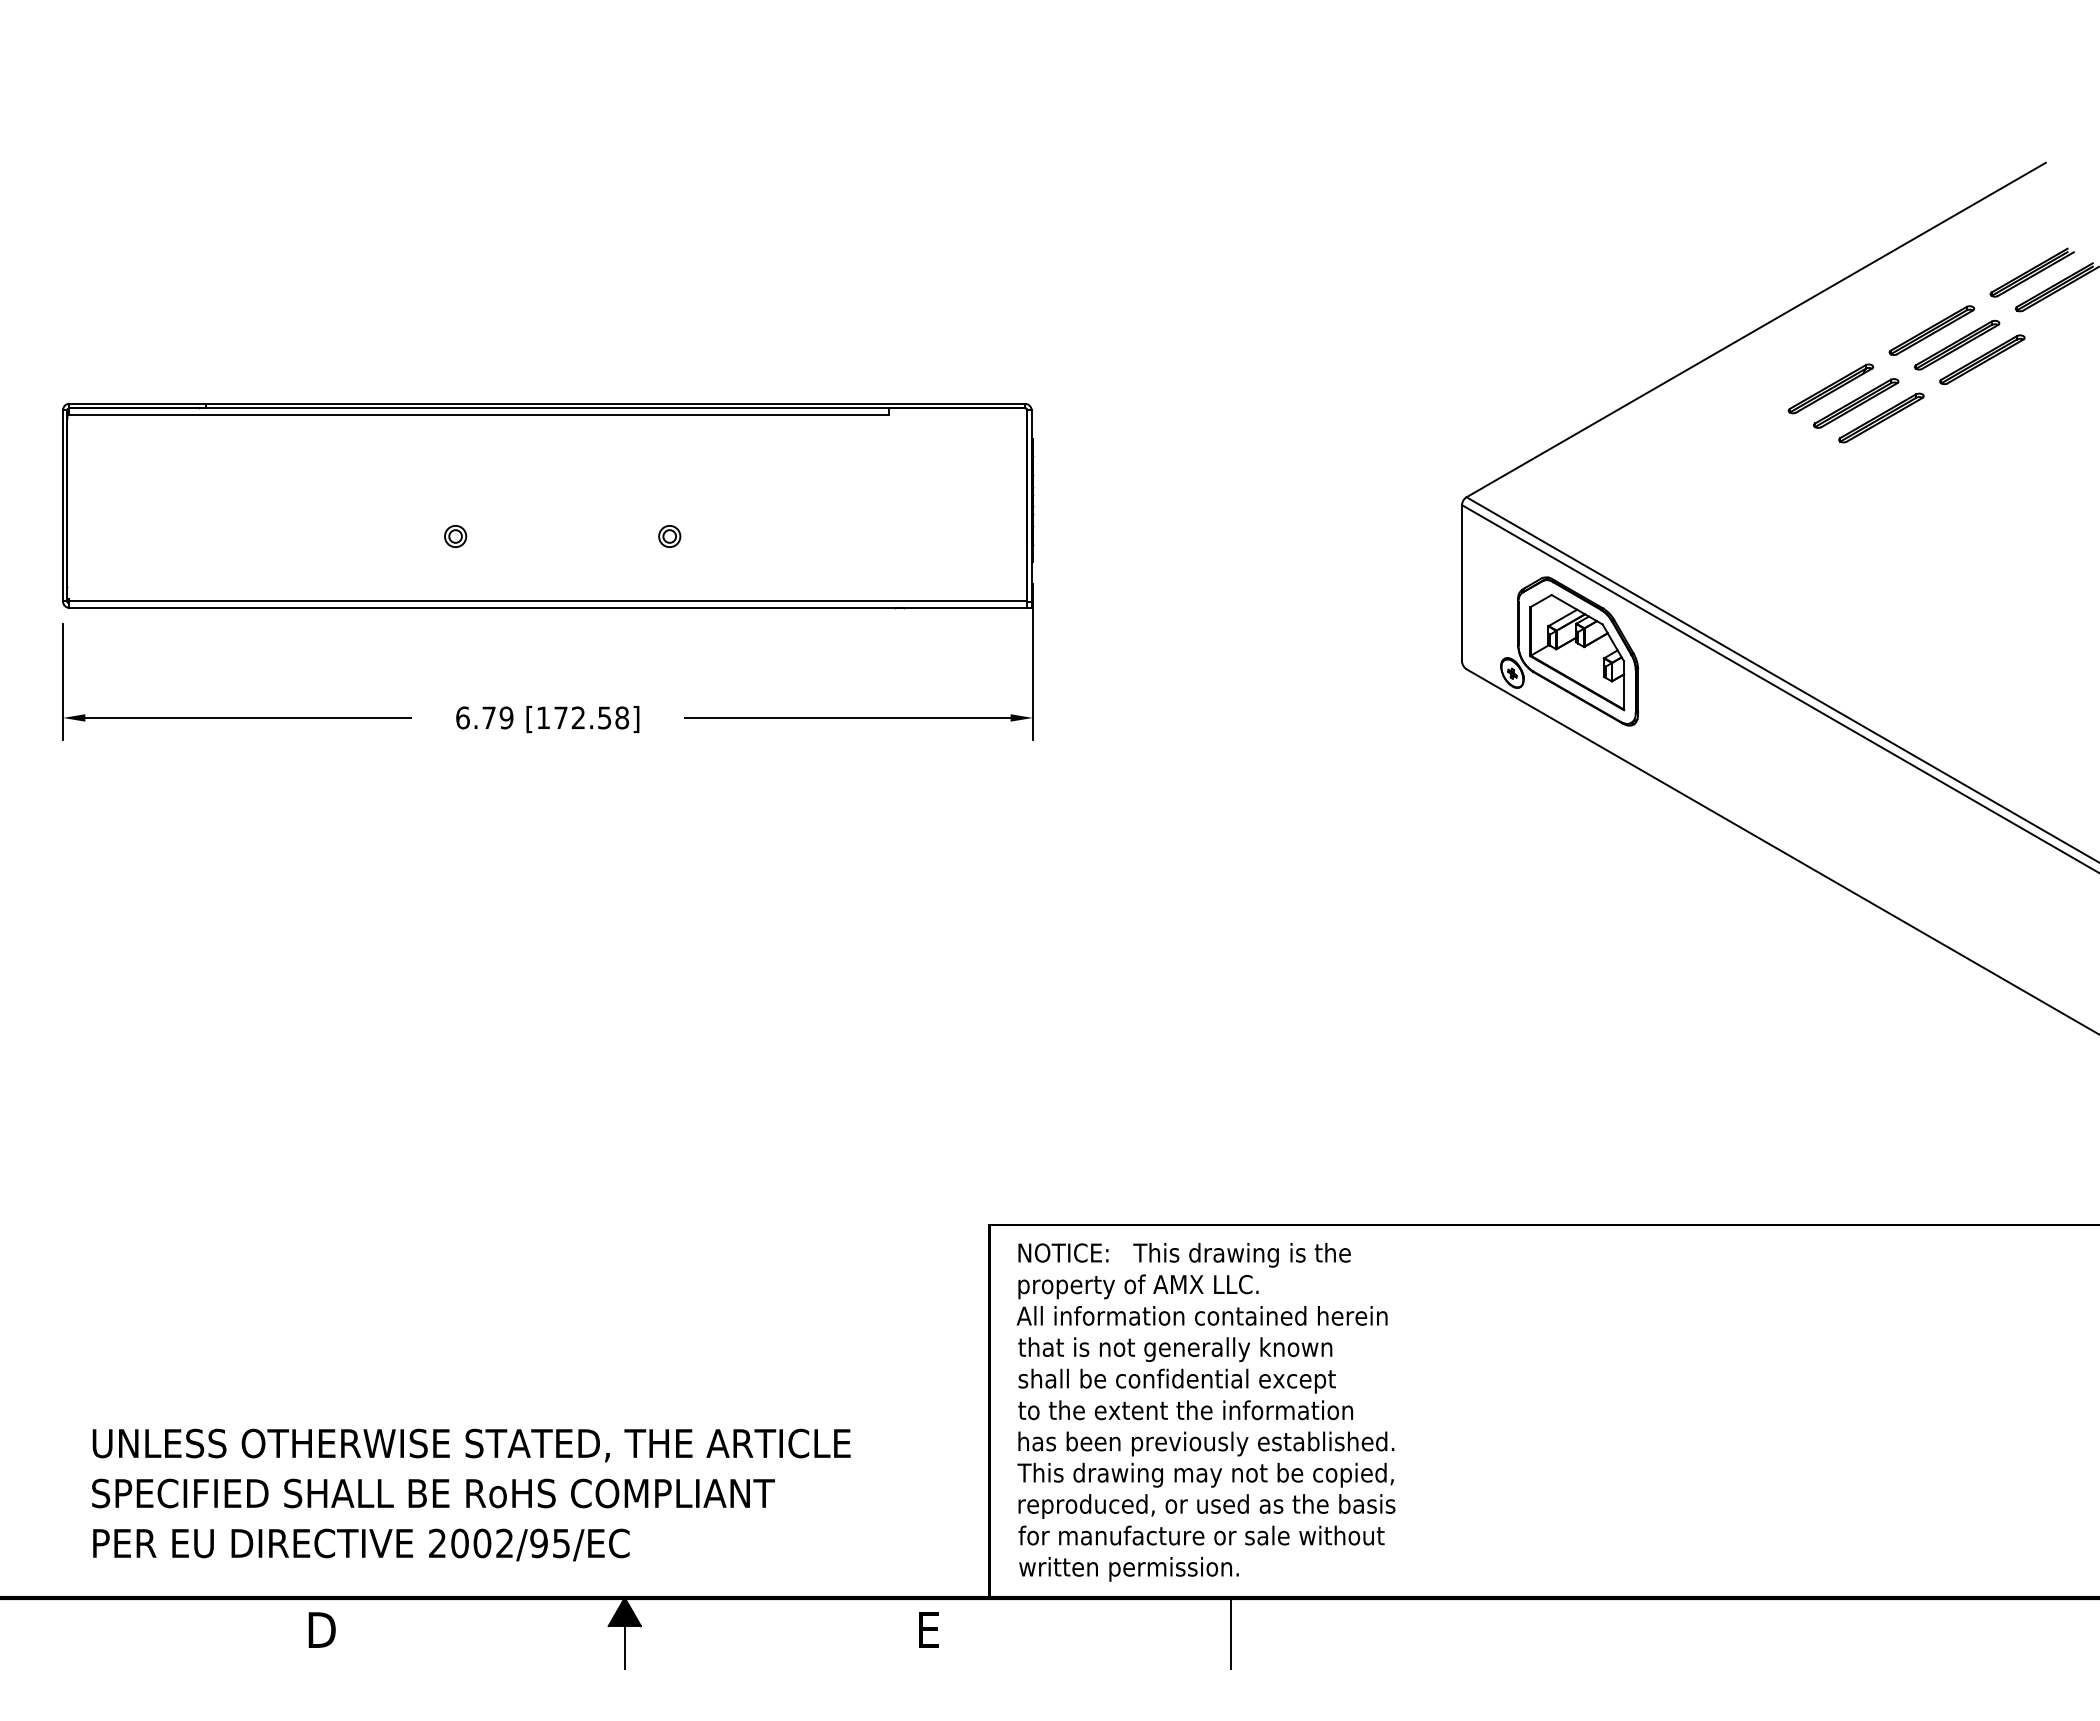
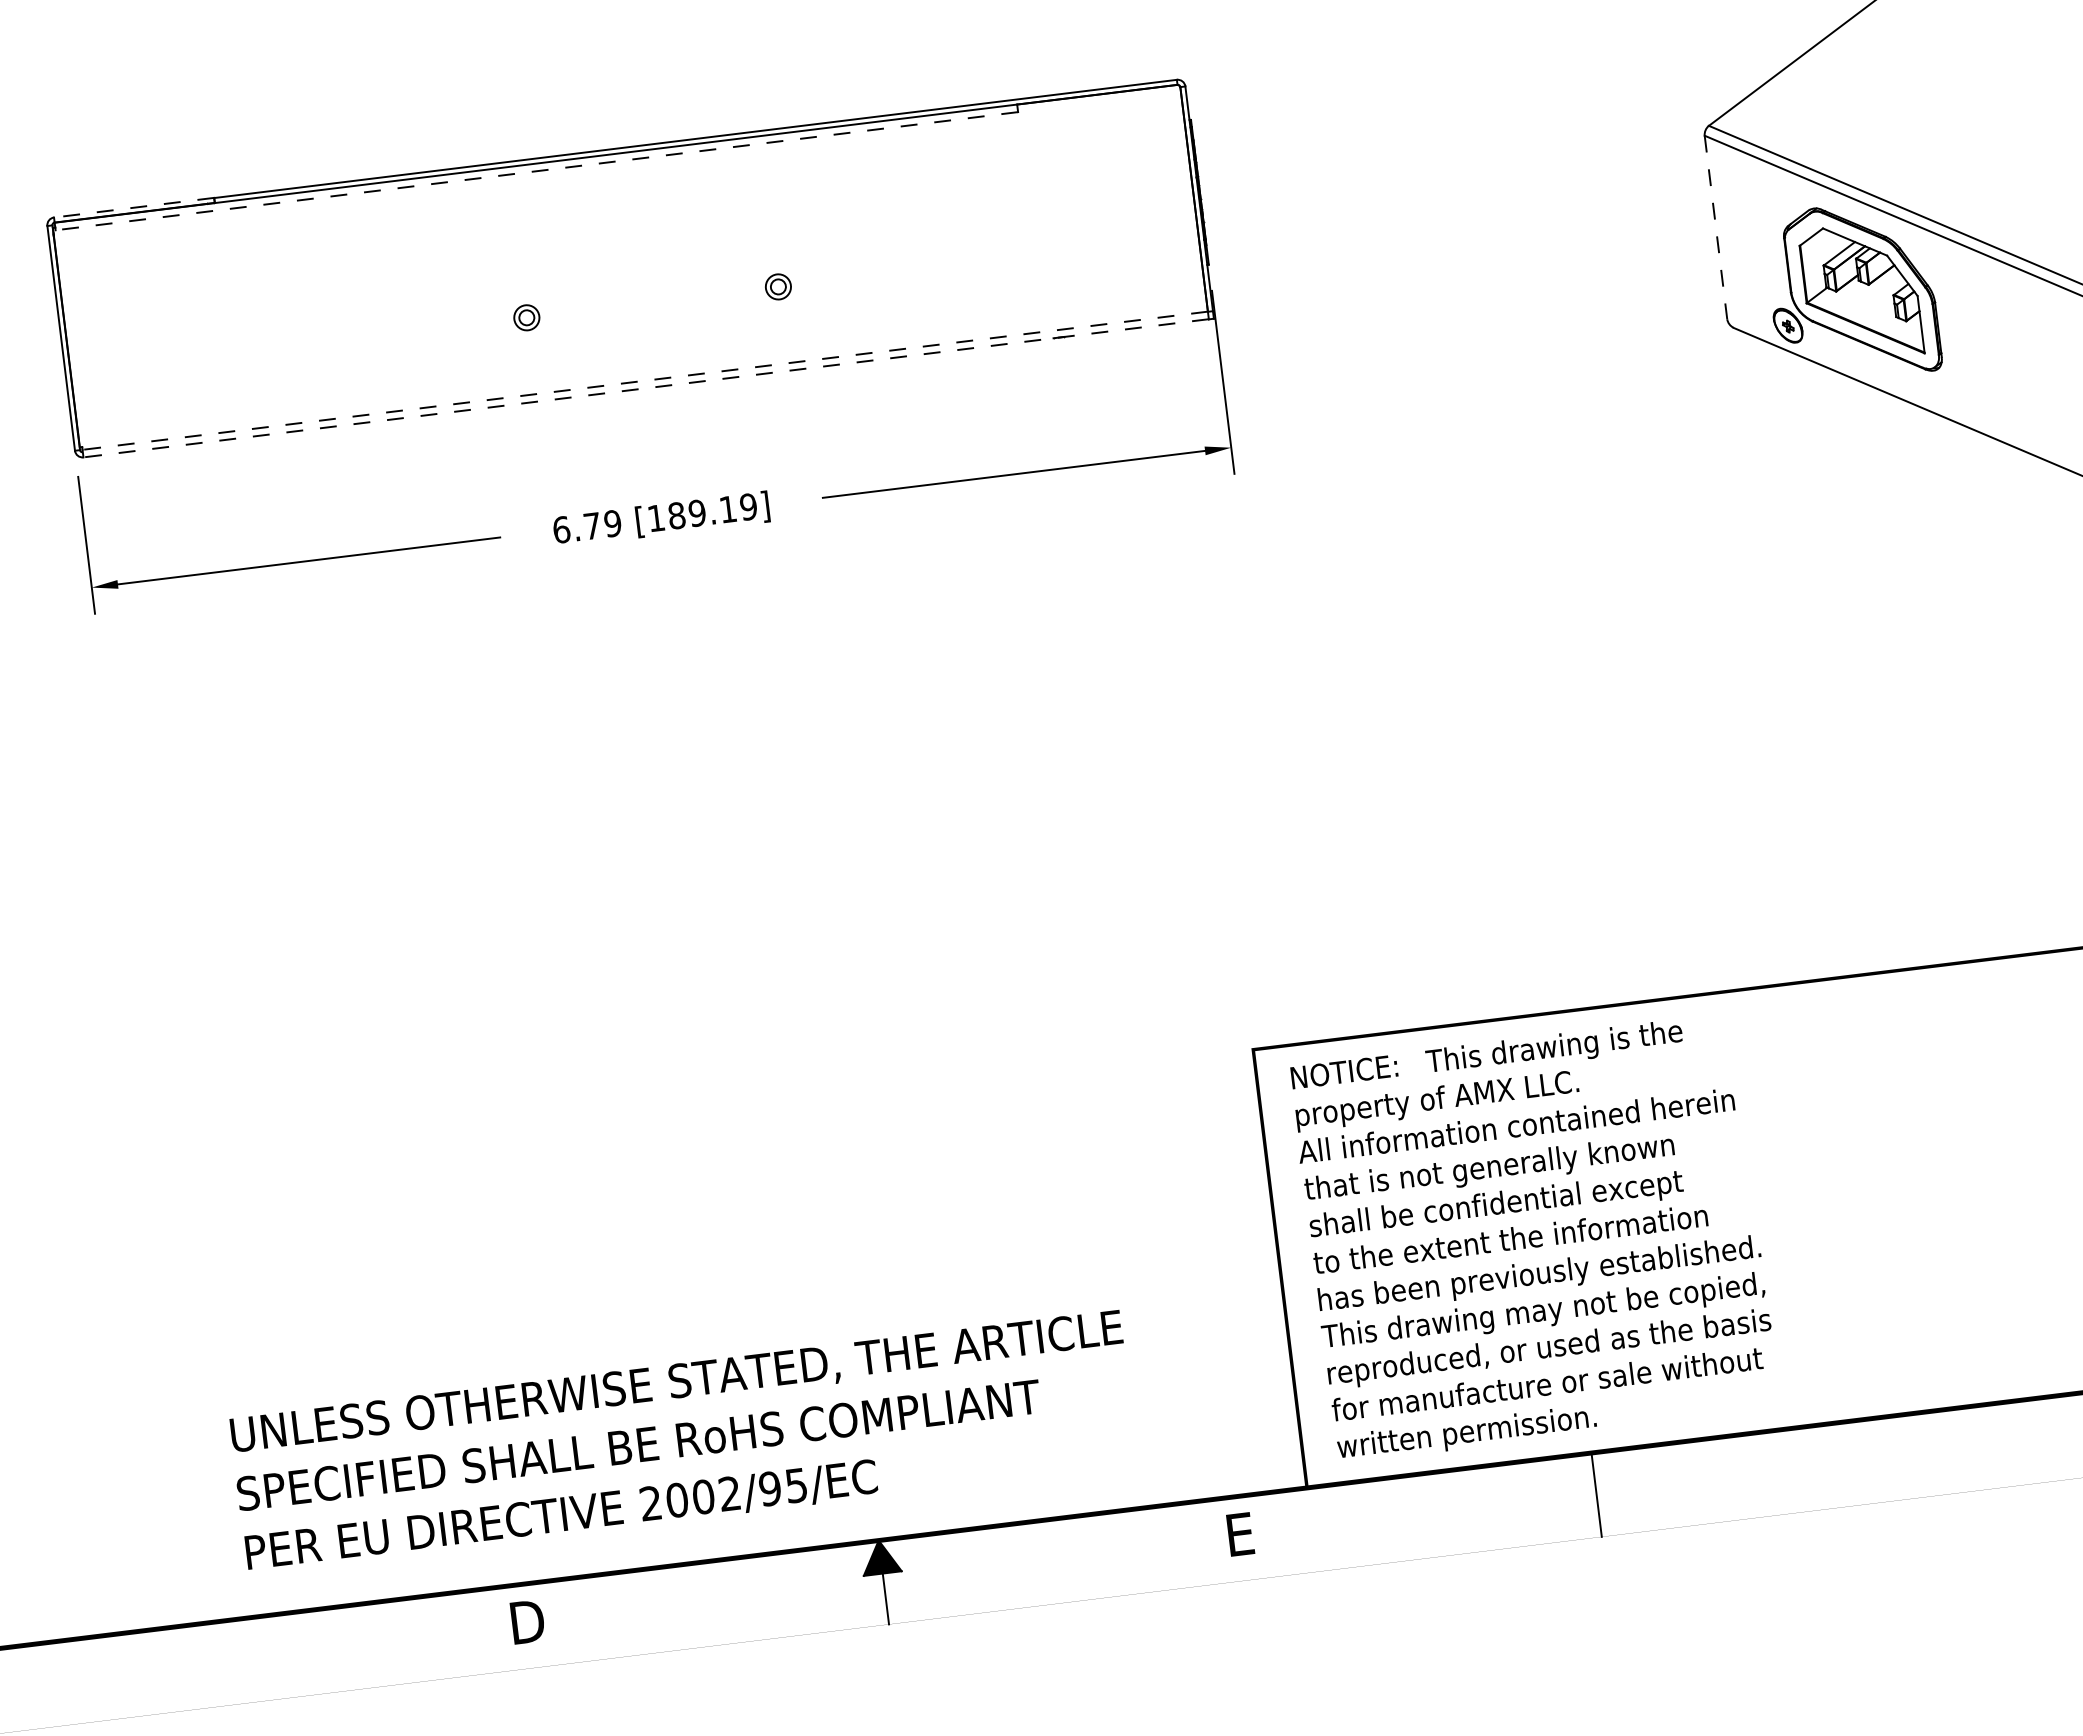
line: (137, 403) -> (133, 207), solid -> dashed
line: (479, 414) -> (537, 171), solid -> dashed
line: (1462, 583) -> (1716, 227), solid -> dashed
line: (548, 601) -> (645, 380), solid -> dashed
line: (548, 607) -> (646, 387), solid -> dashed
text: (591, 717) -> (712, 510), [172.58] -> [189.19]

